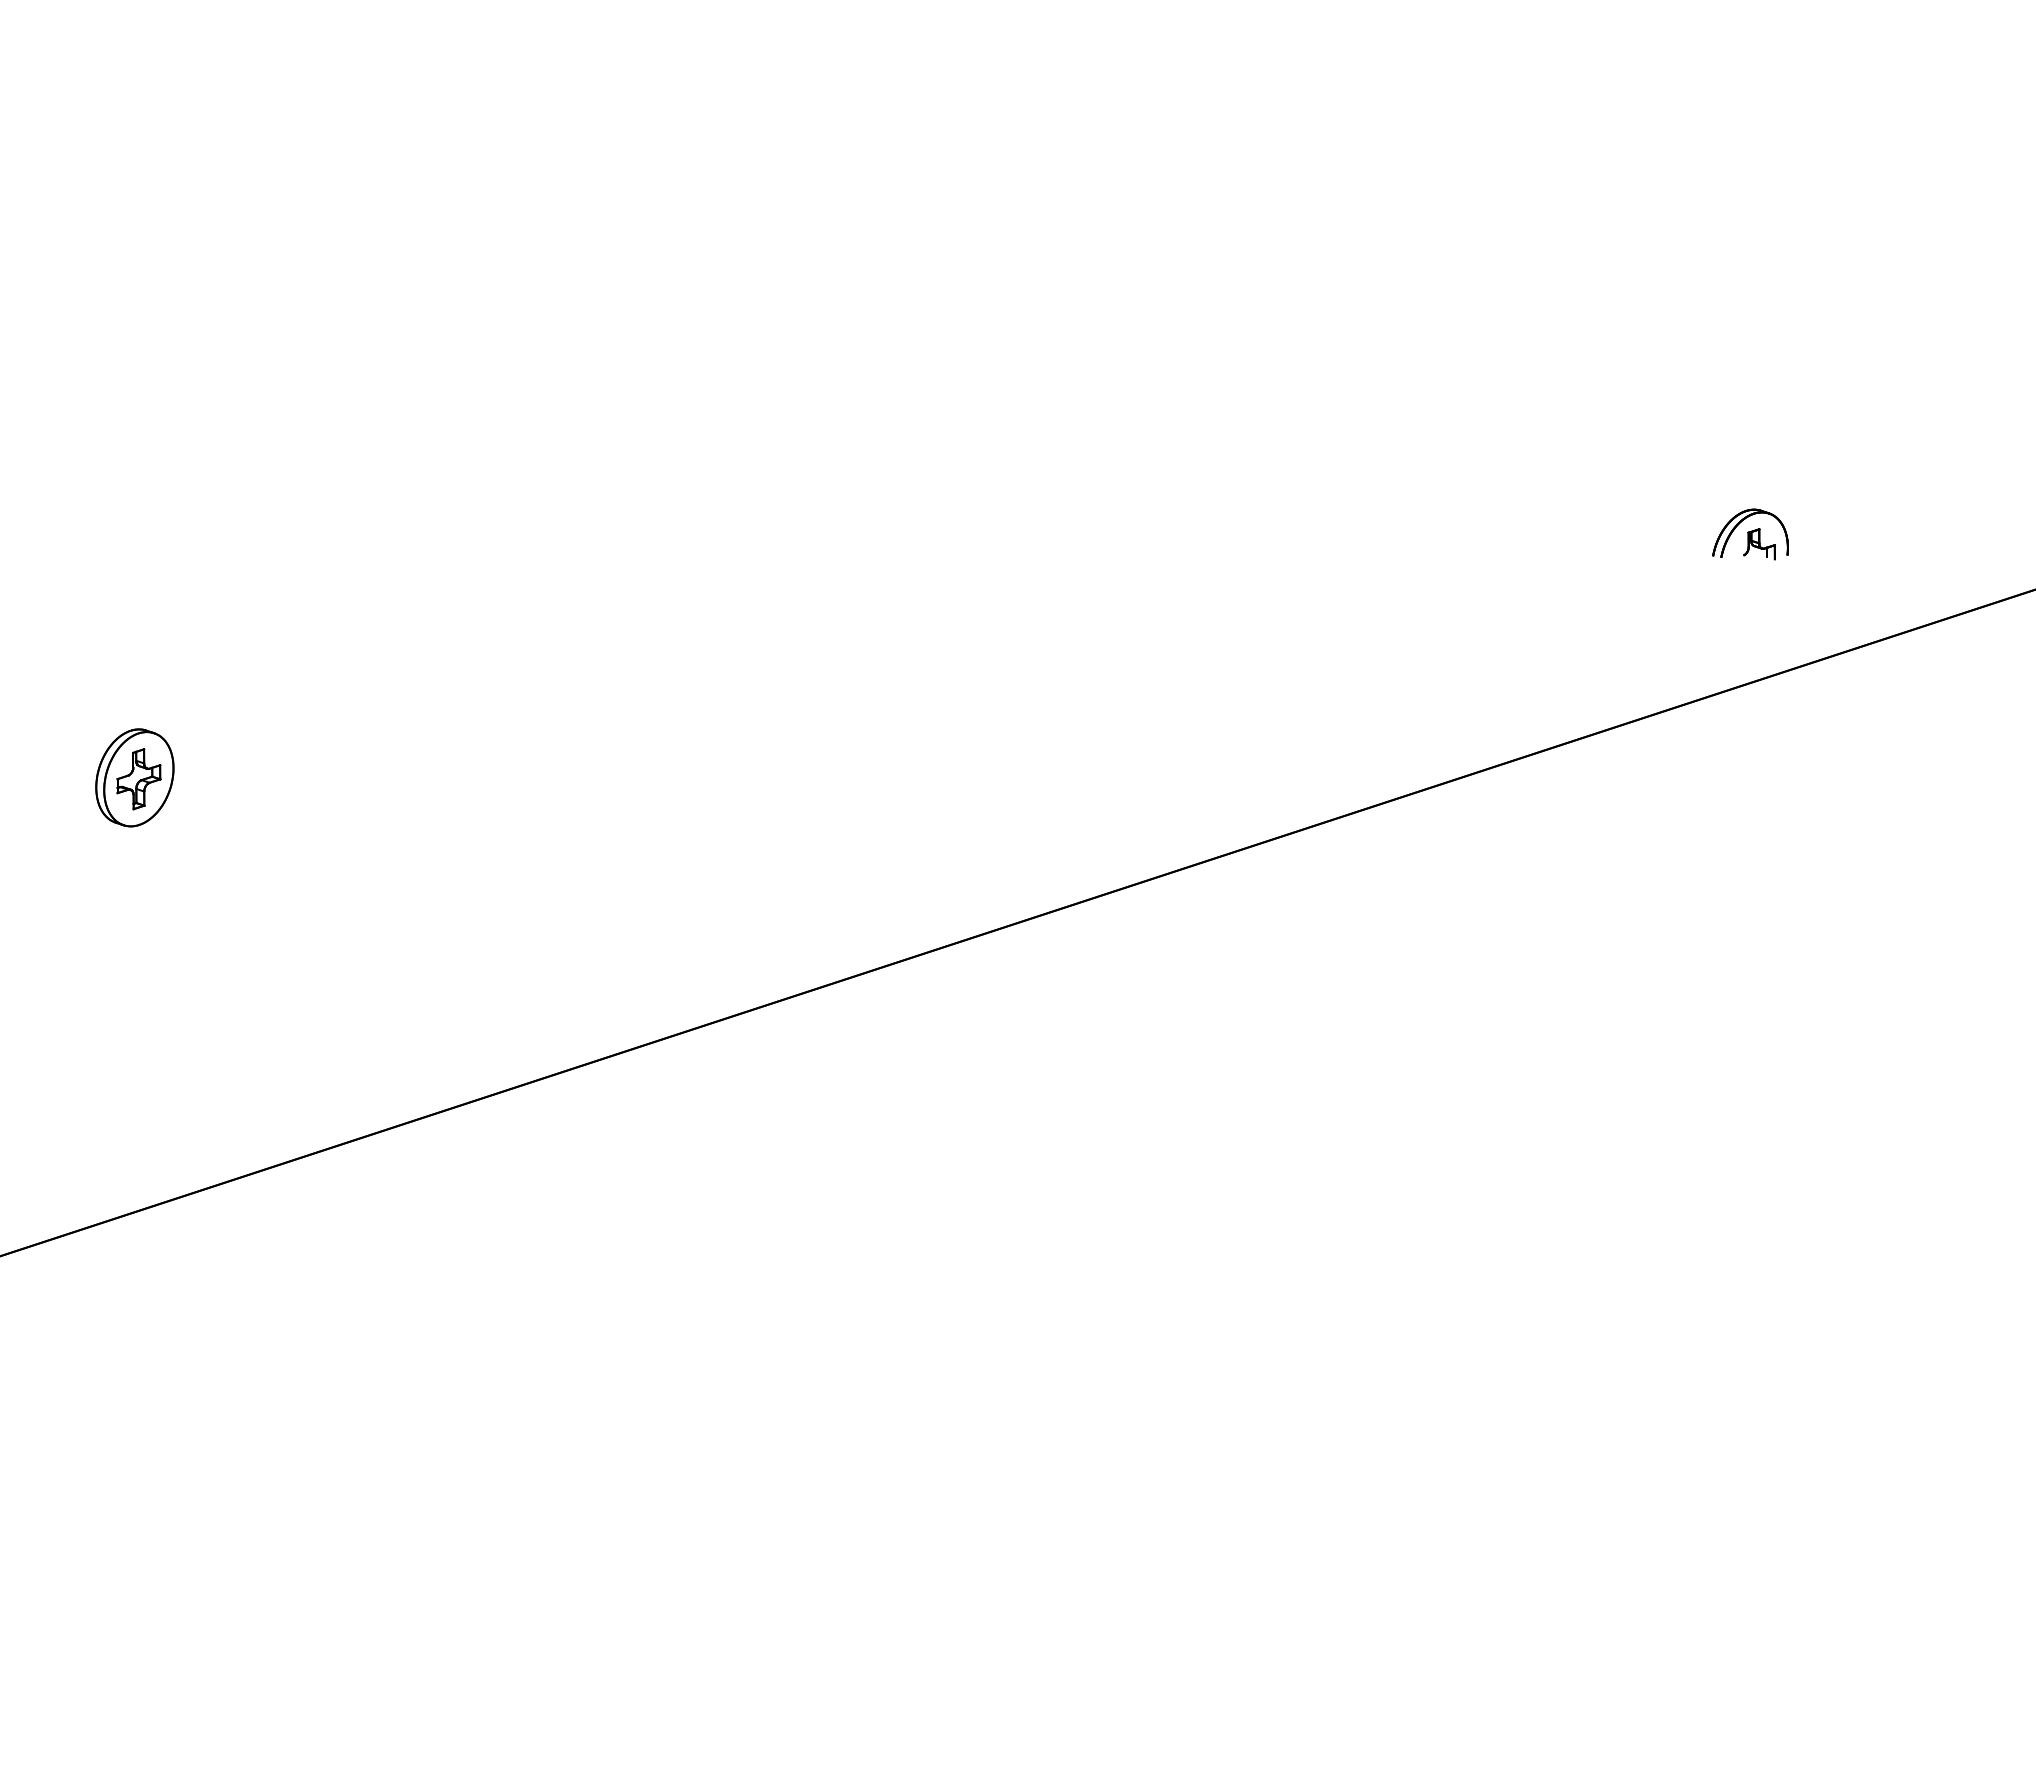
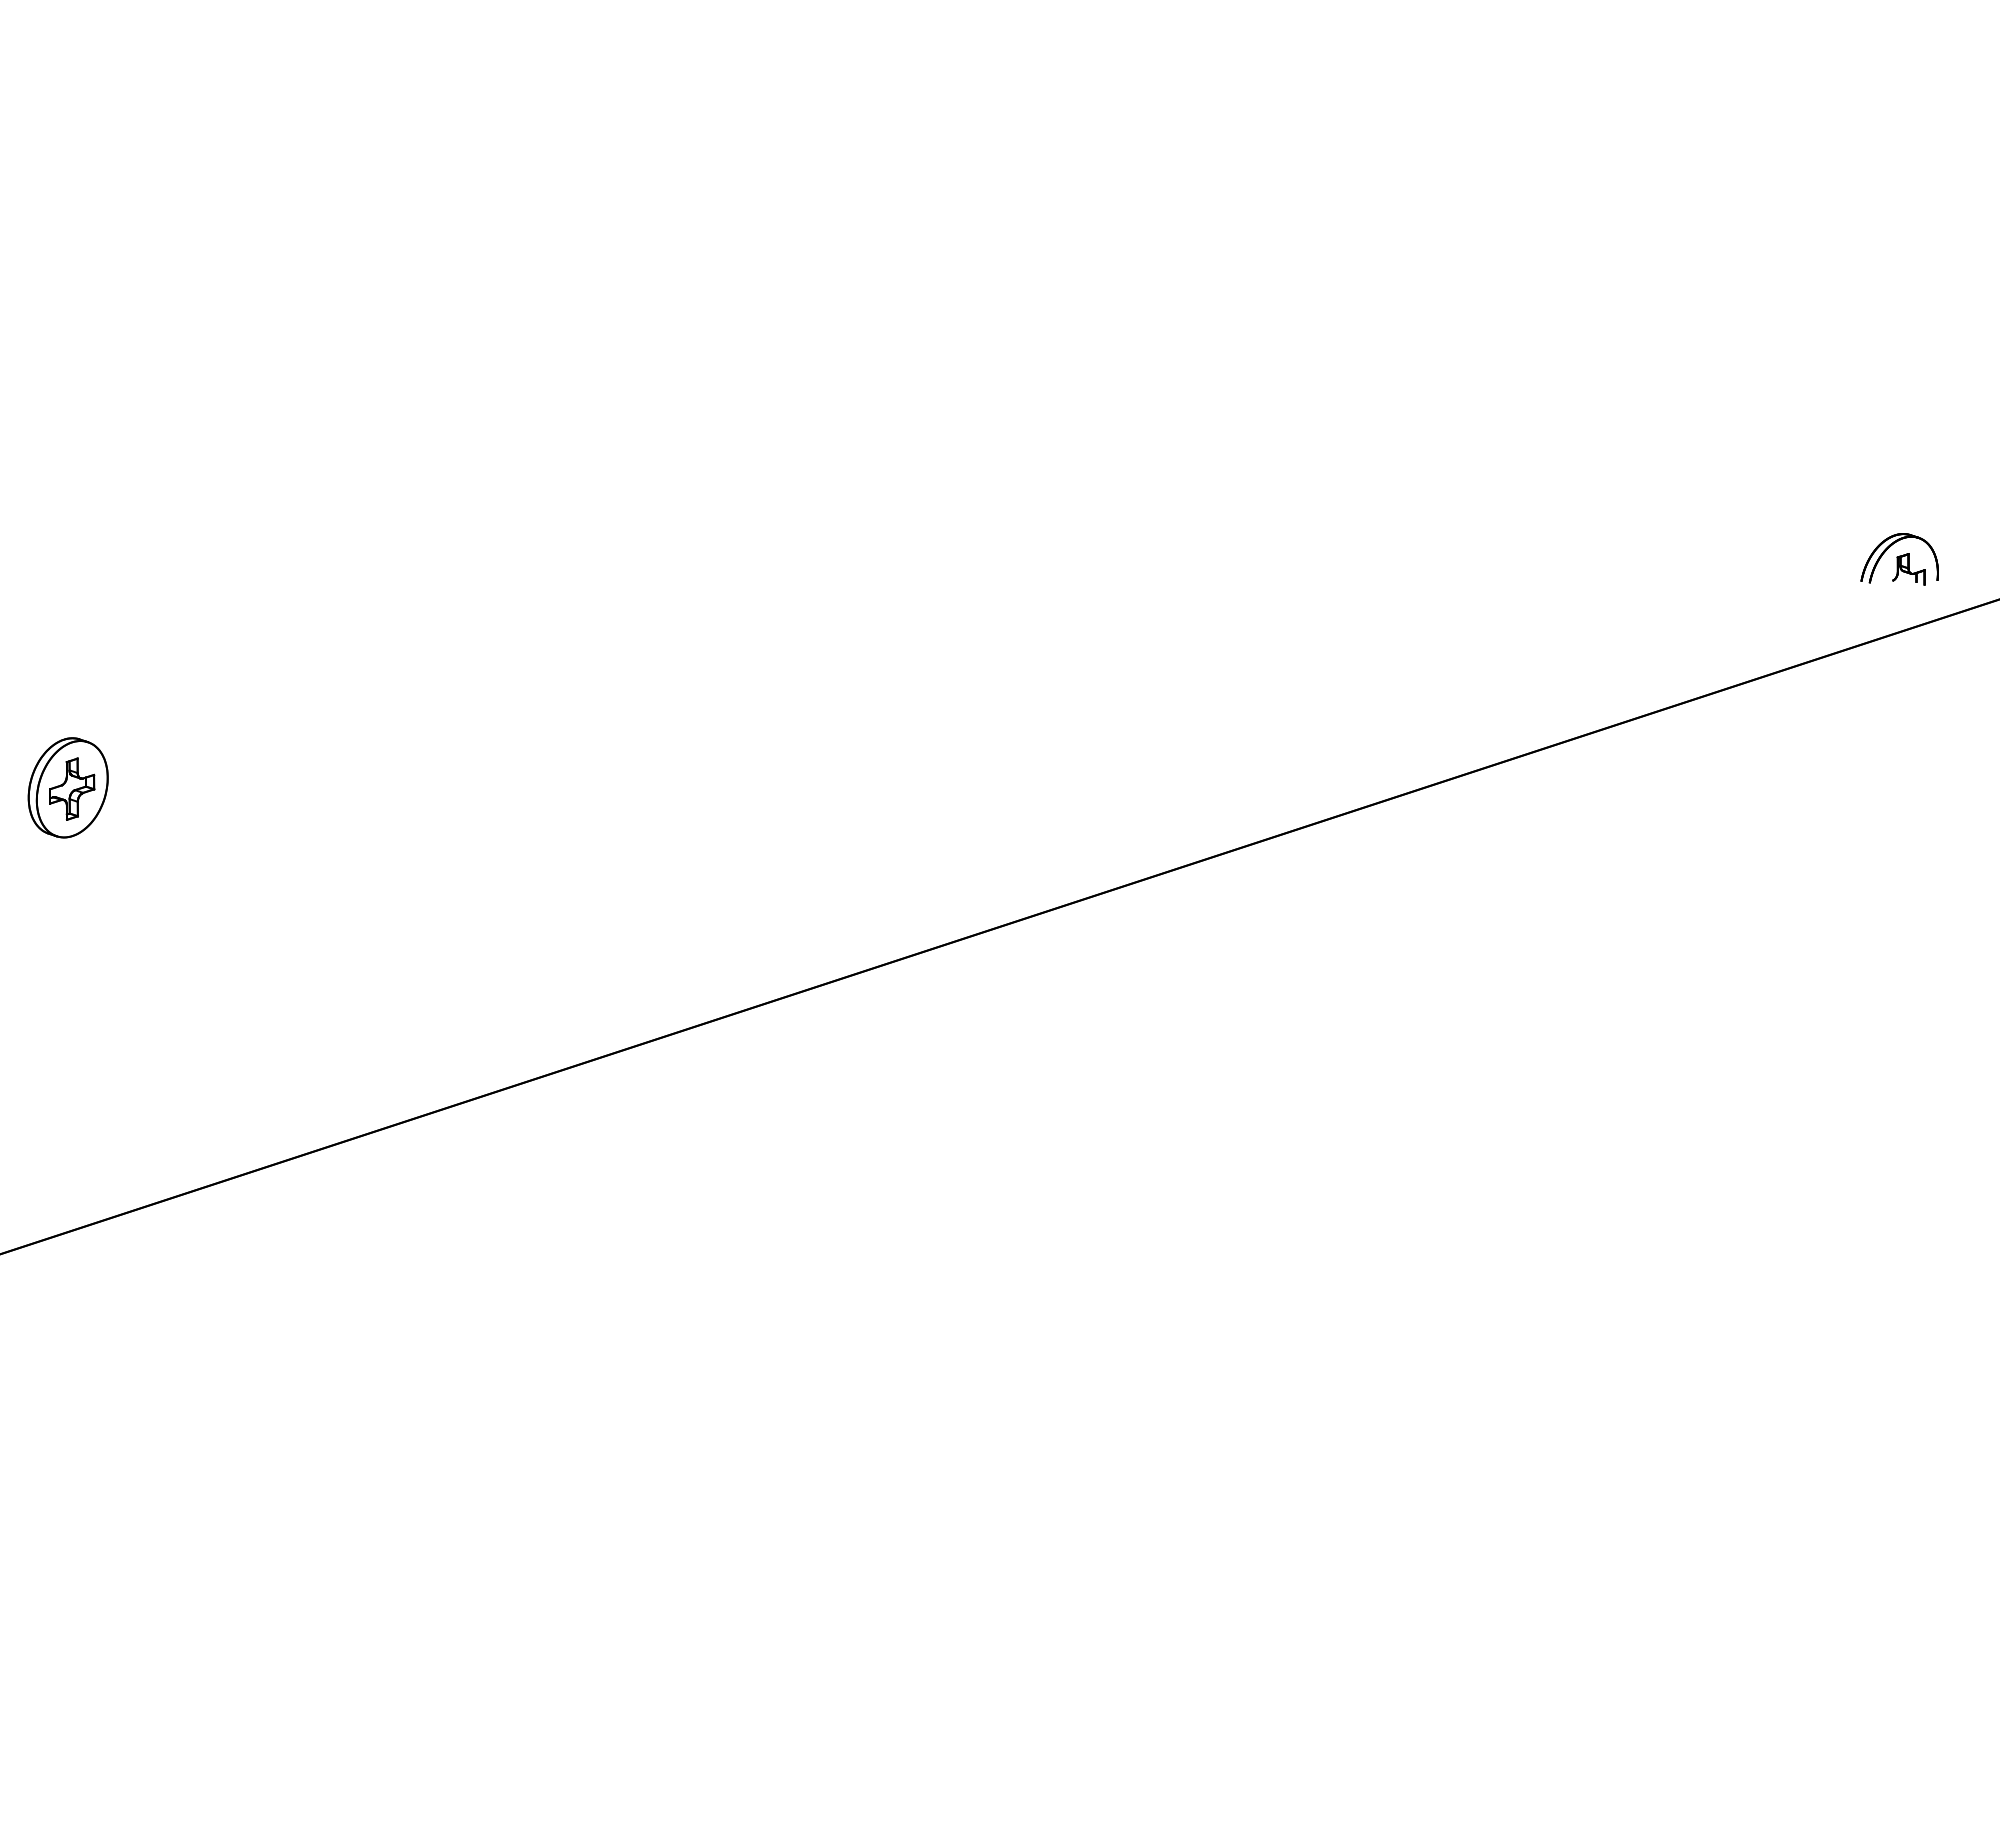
part: (1750, 534) -> (1899, 559), moved

